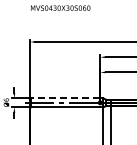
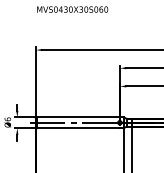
line: (65, 98) -> (78, 117), dashed -> solid

